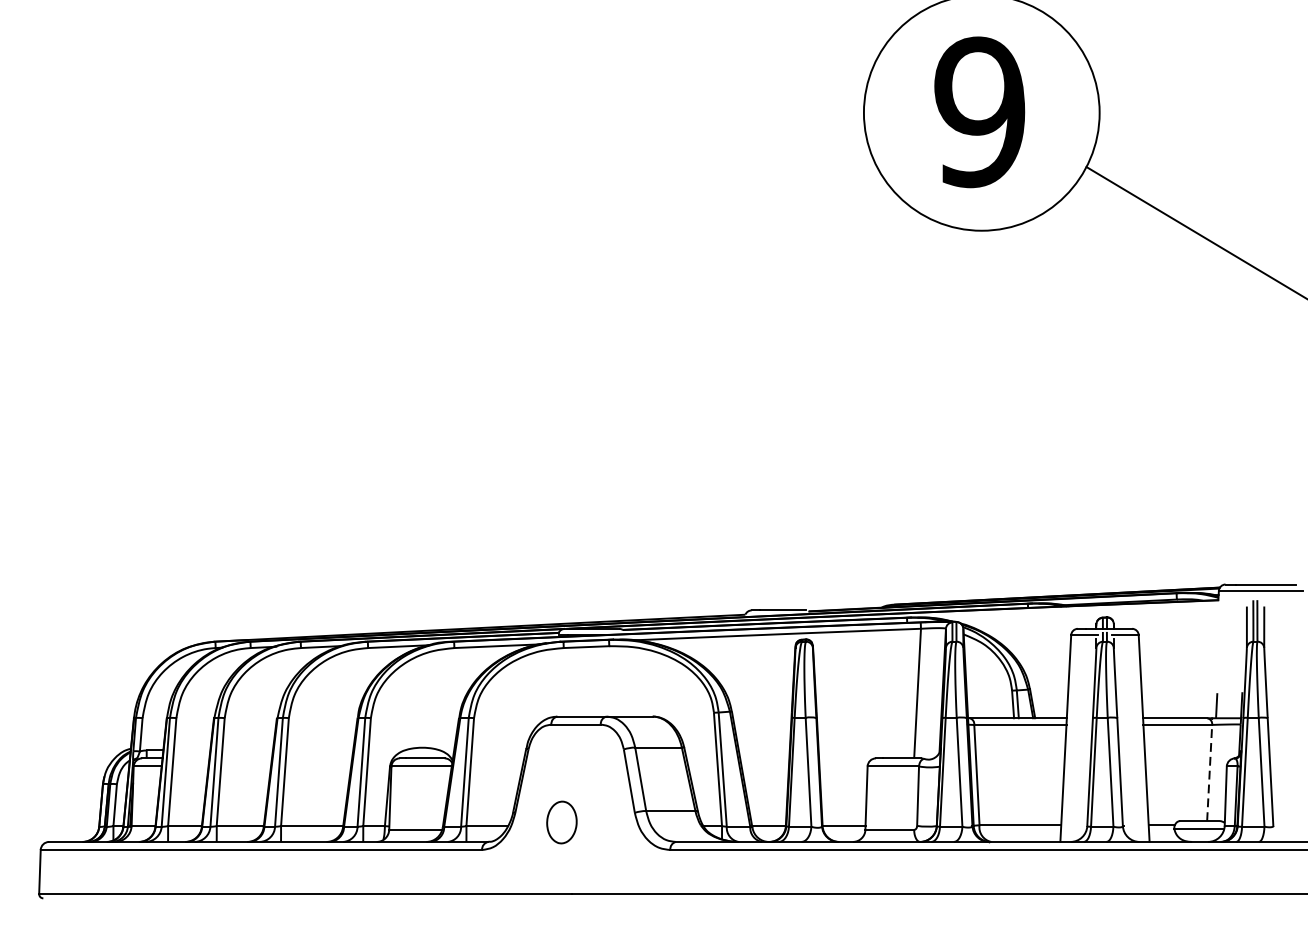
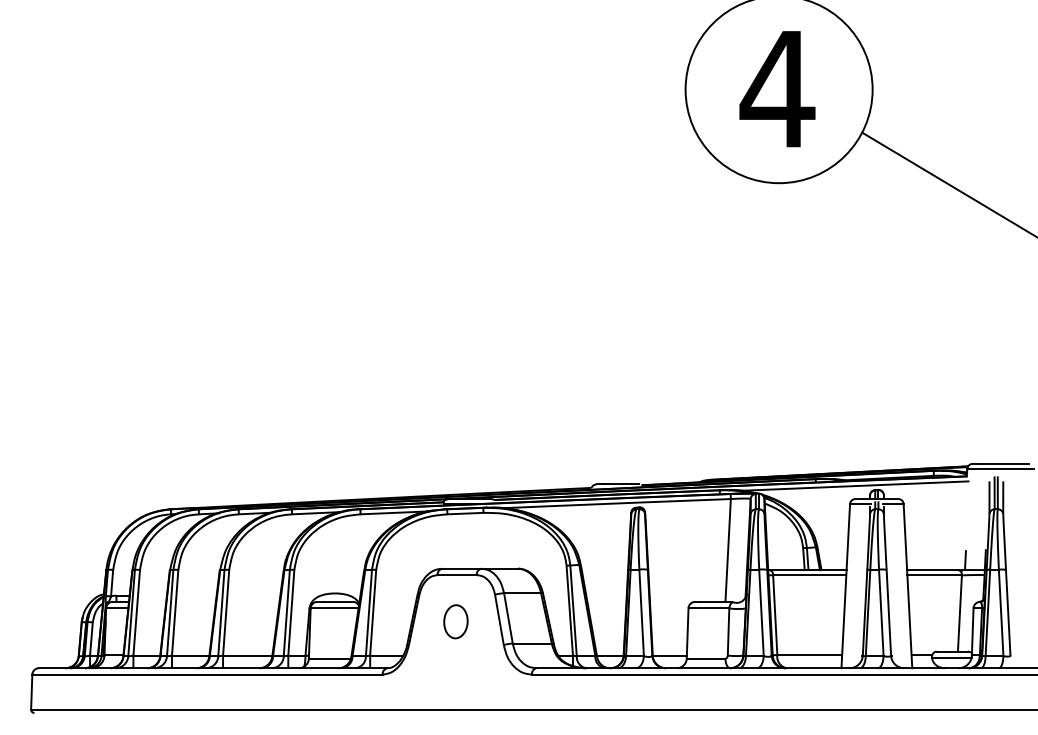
text: (979, 112) -> (777, 89), 9 -> 4
line: (1076, 611) -> (854, 485), added
line: (1209, 771) -> (959, 612), dashed -> solid
part: (561, 822) -> (455, 621), moved

